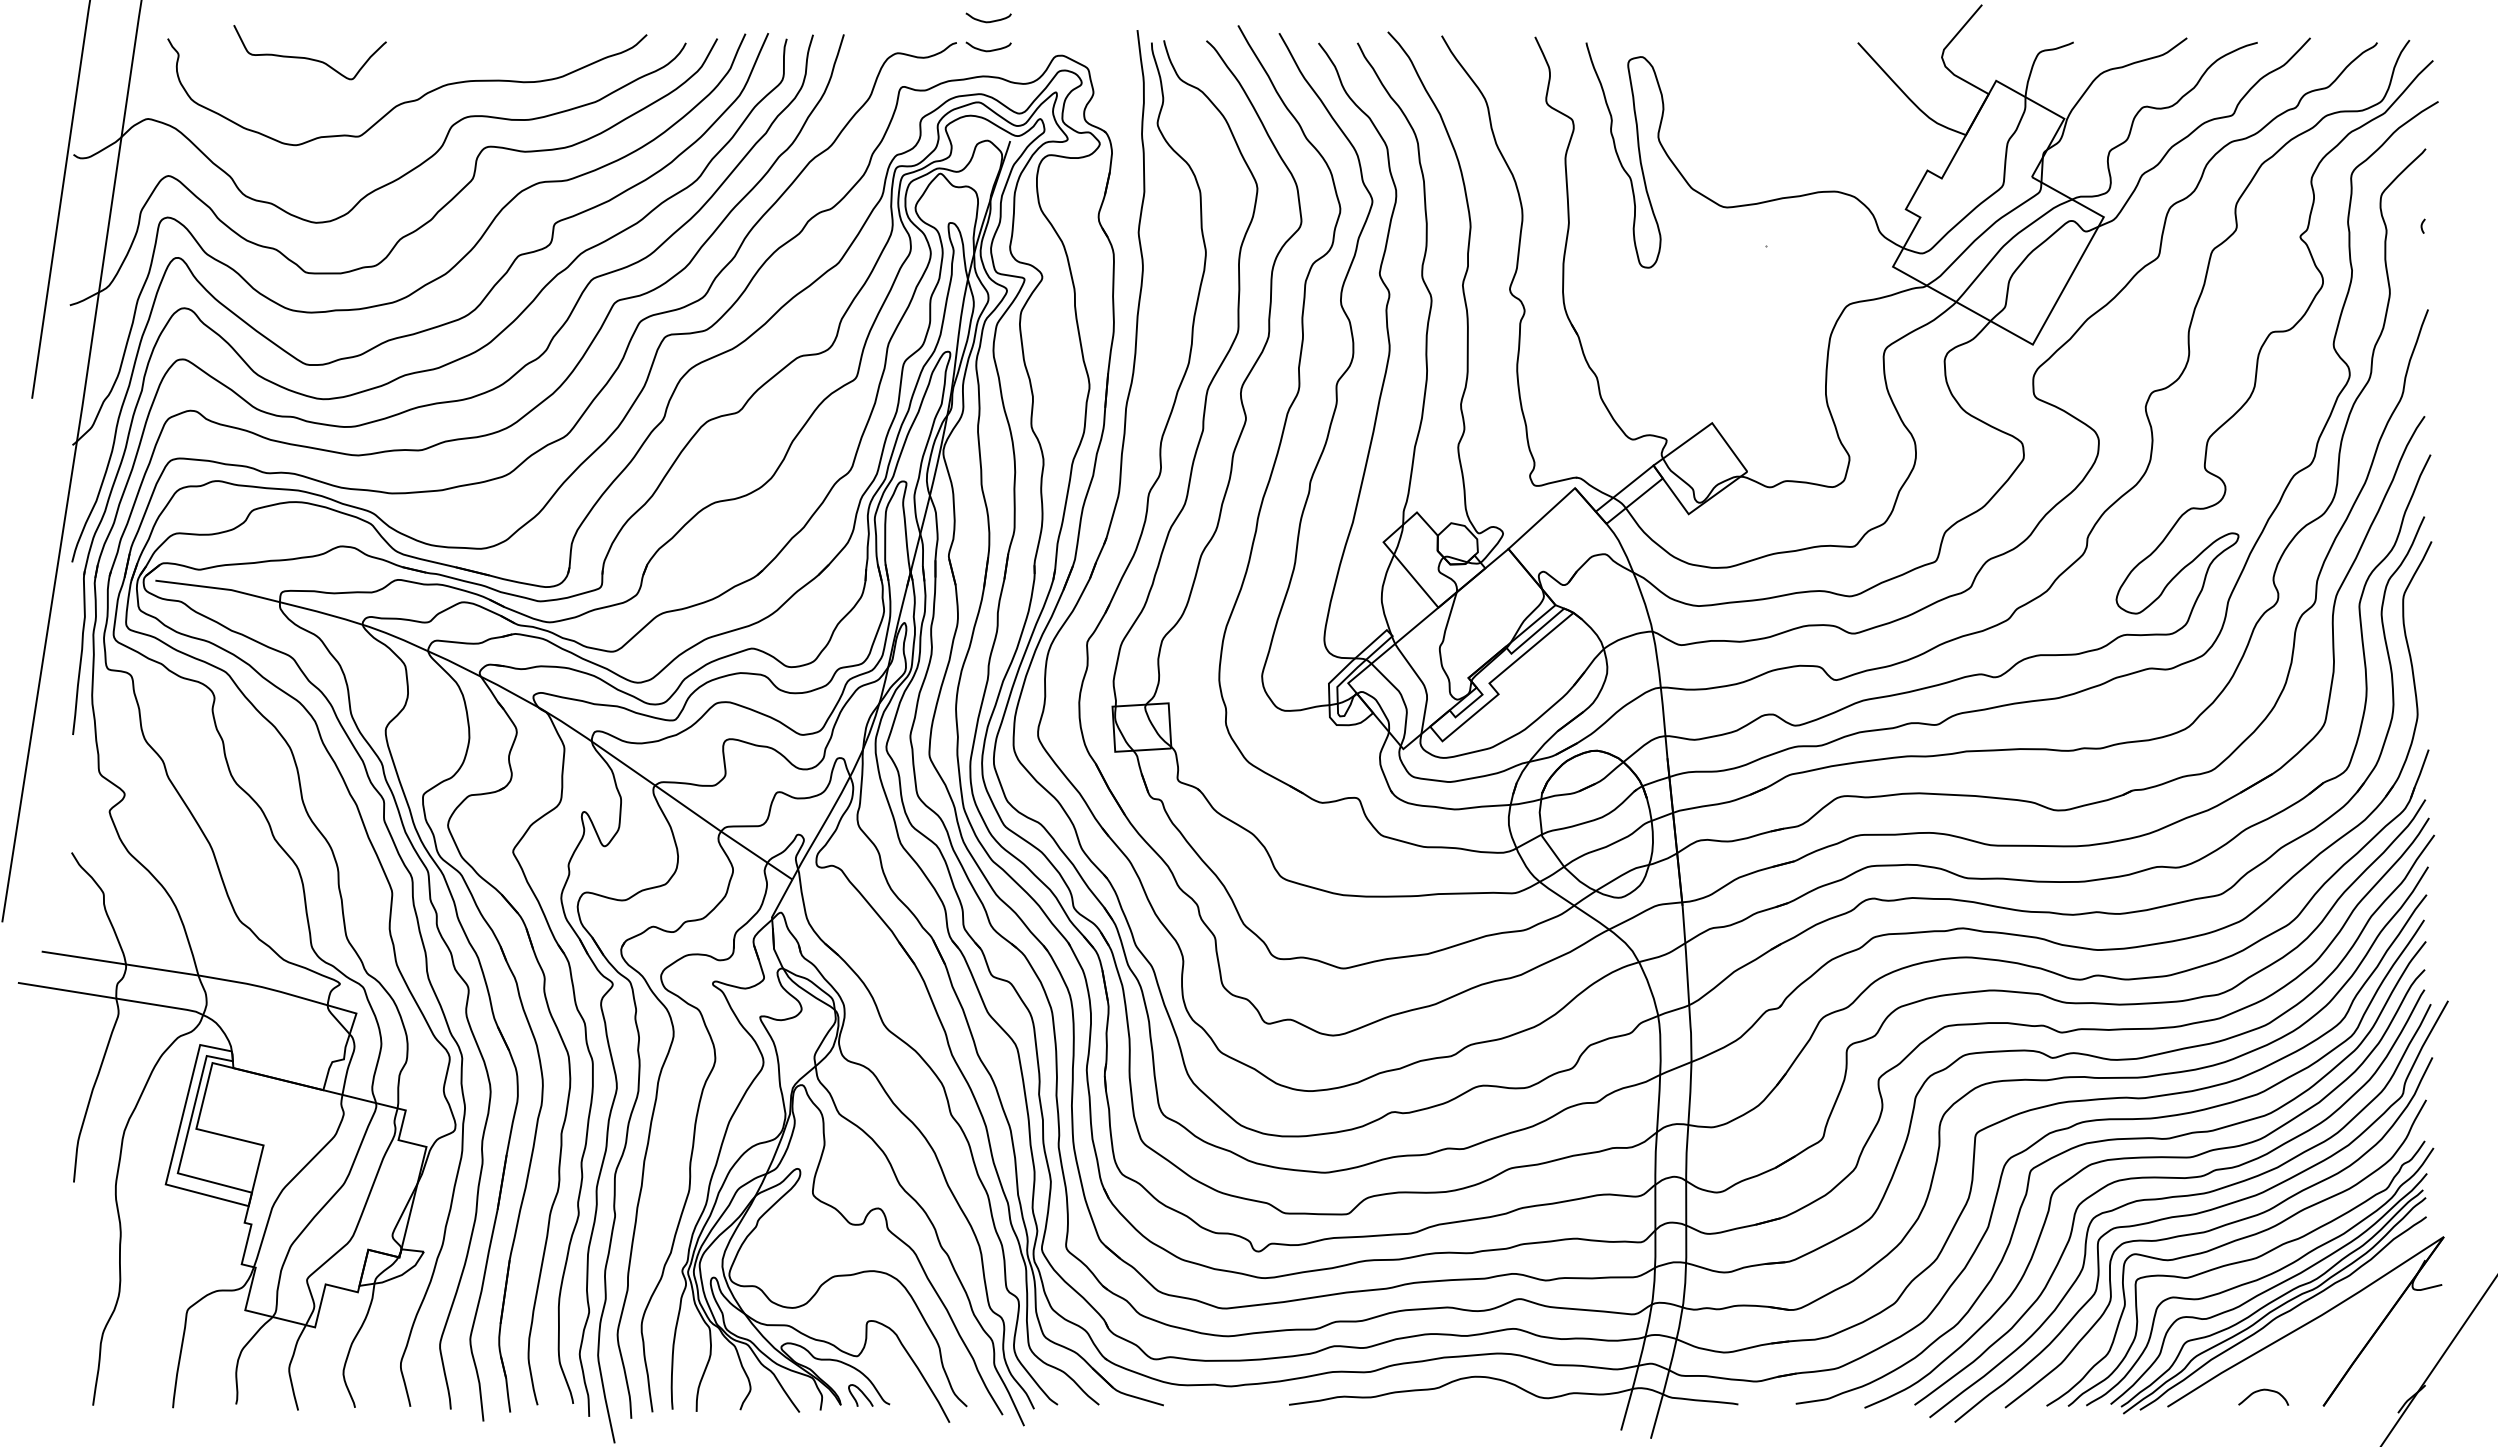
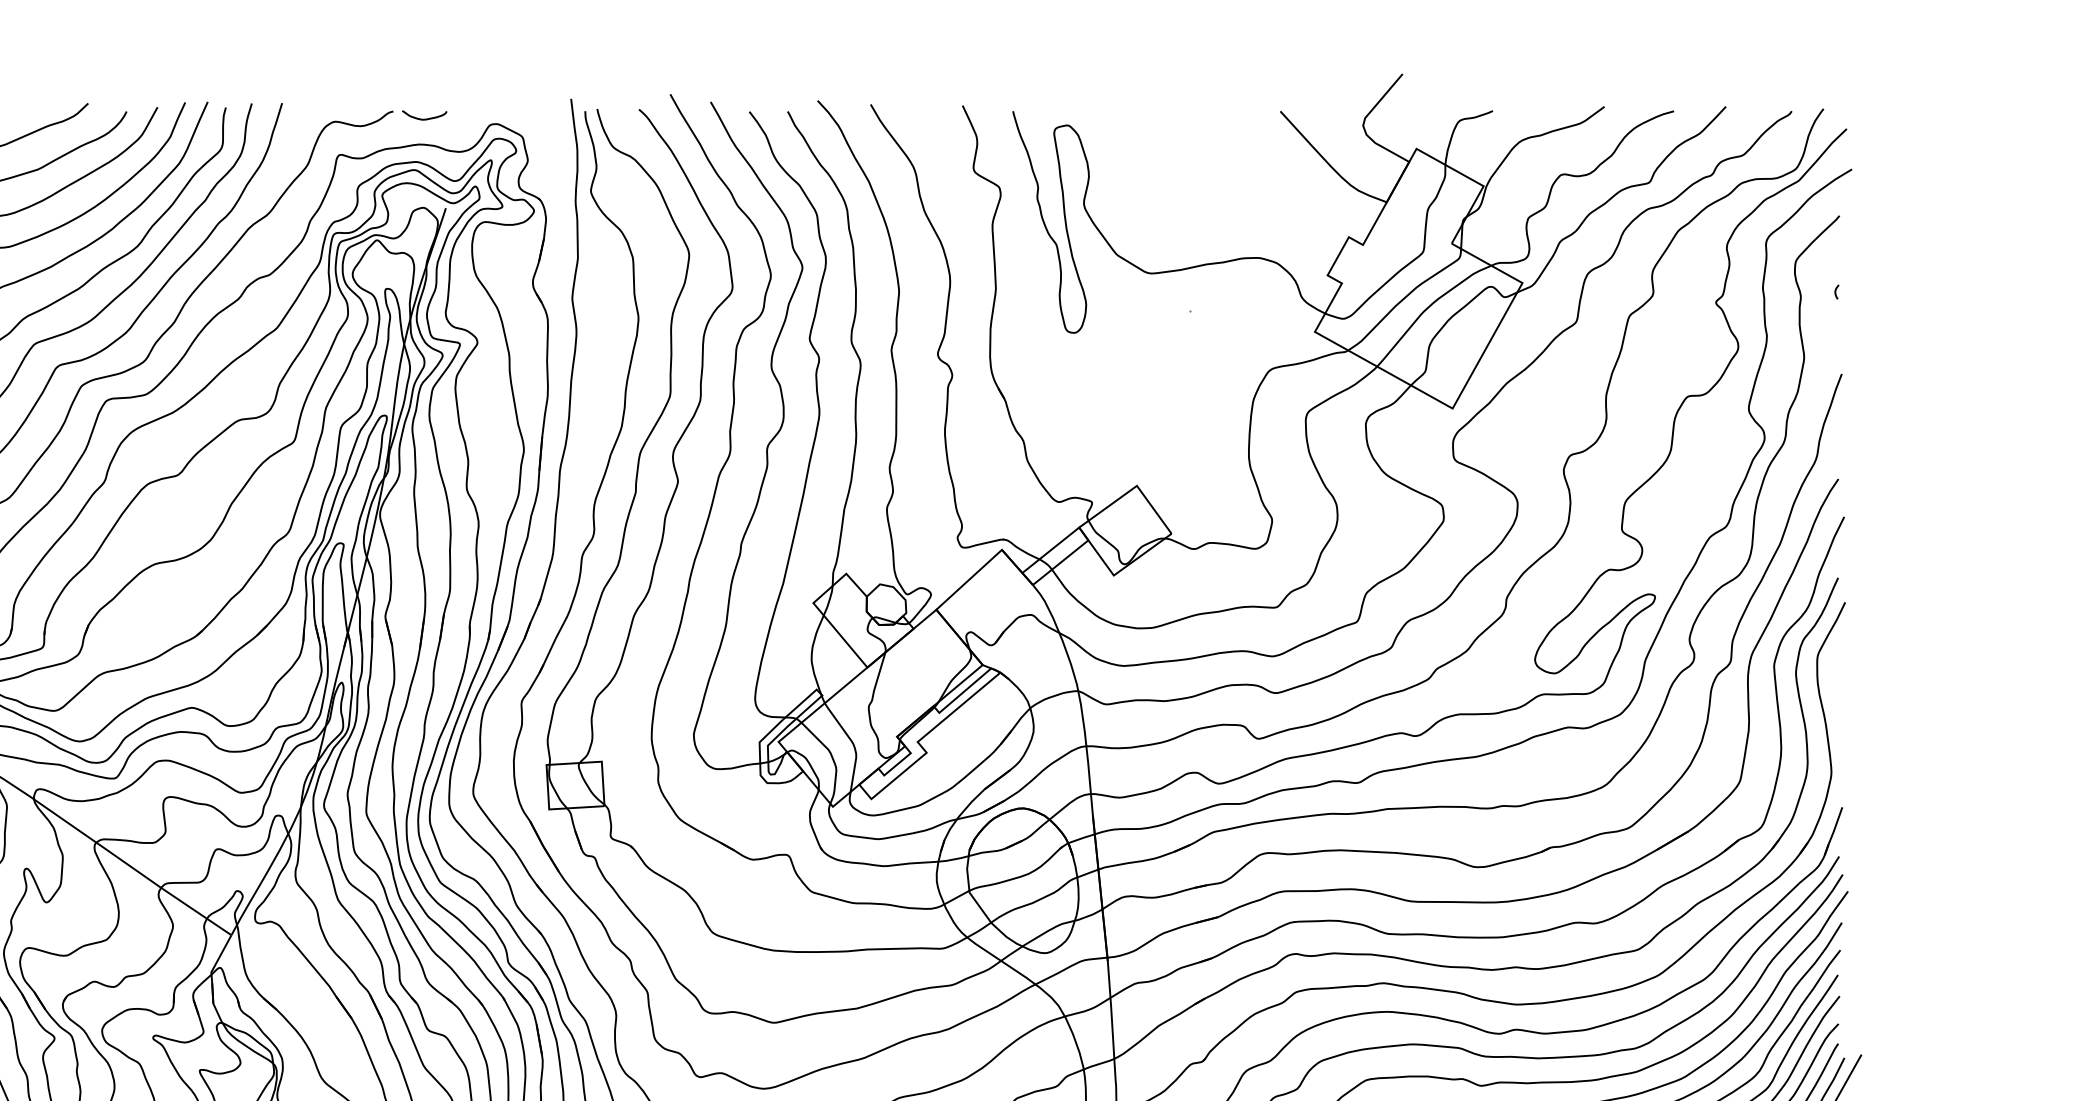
curve: (988, 21) -> (424, 90), removed

